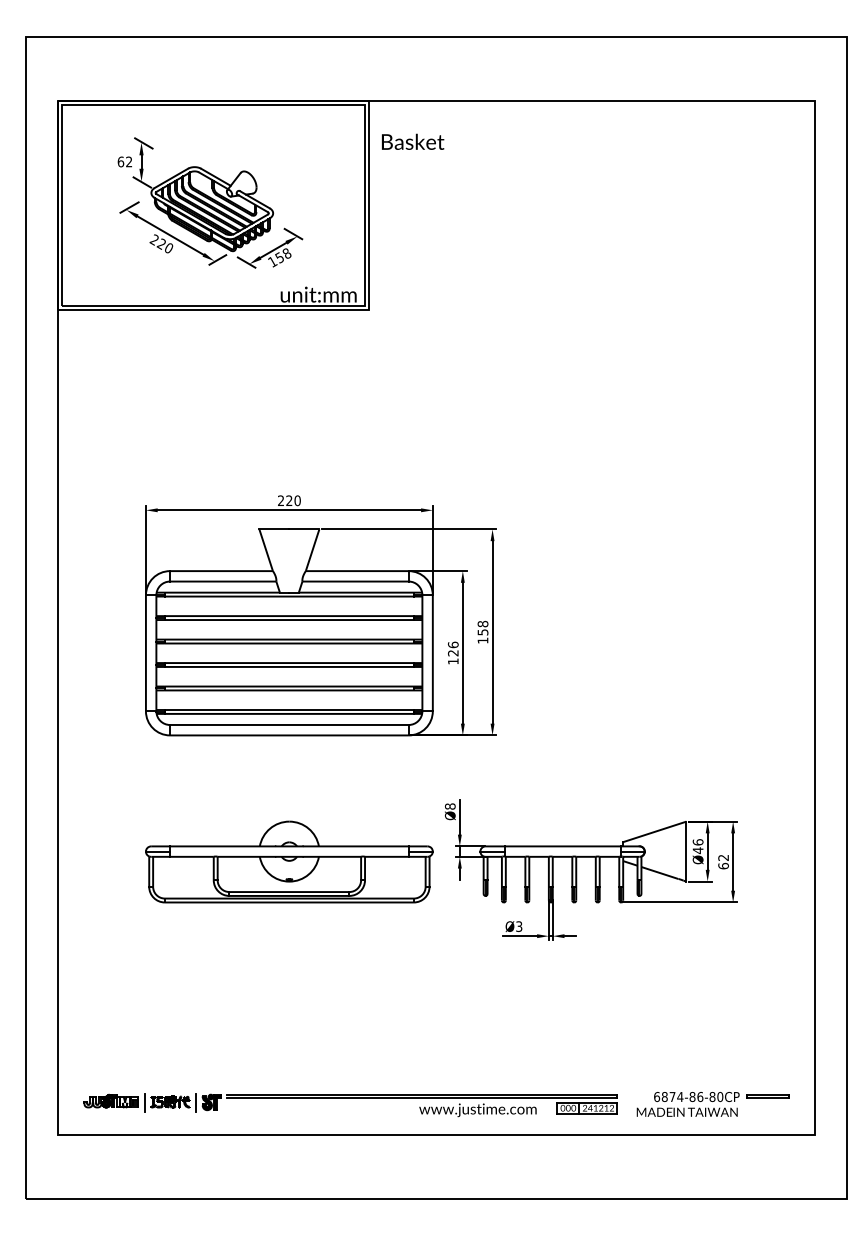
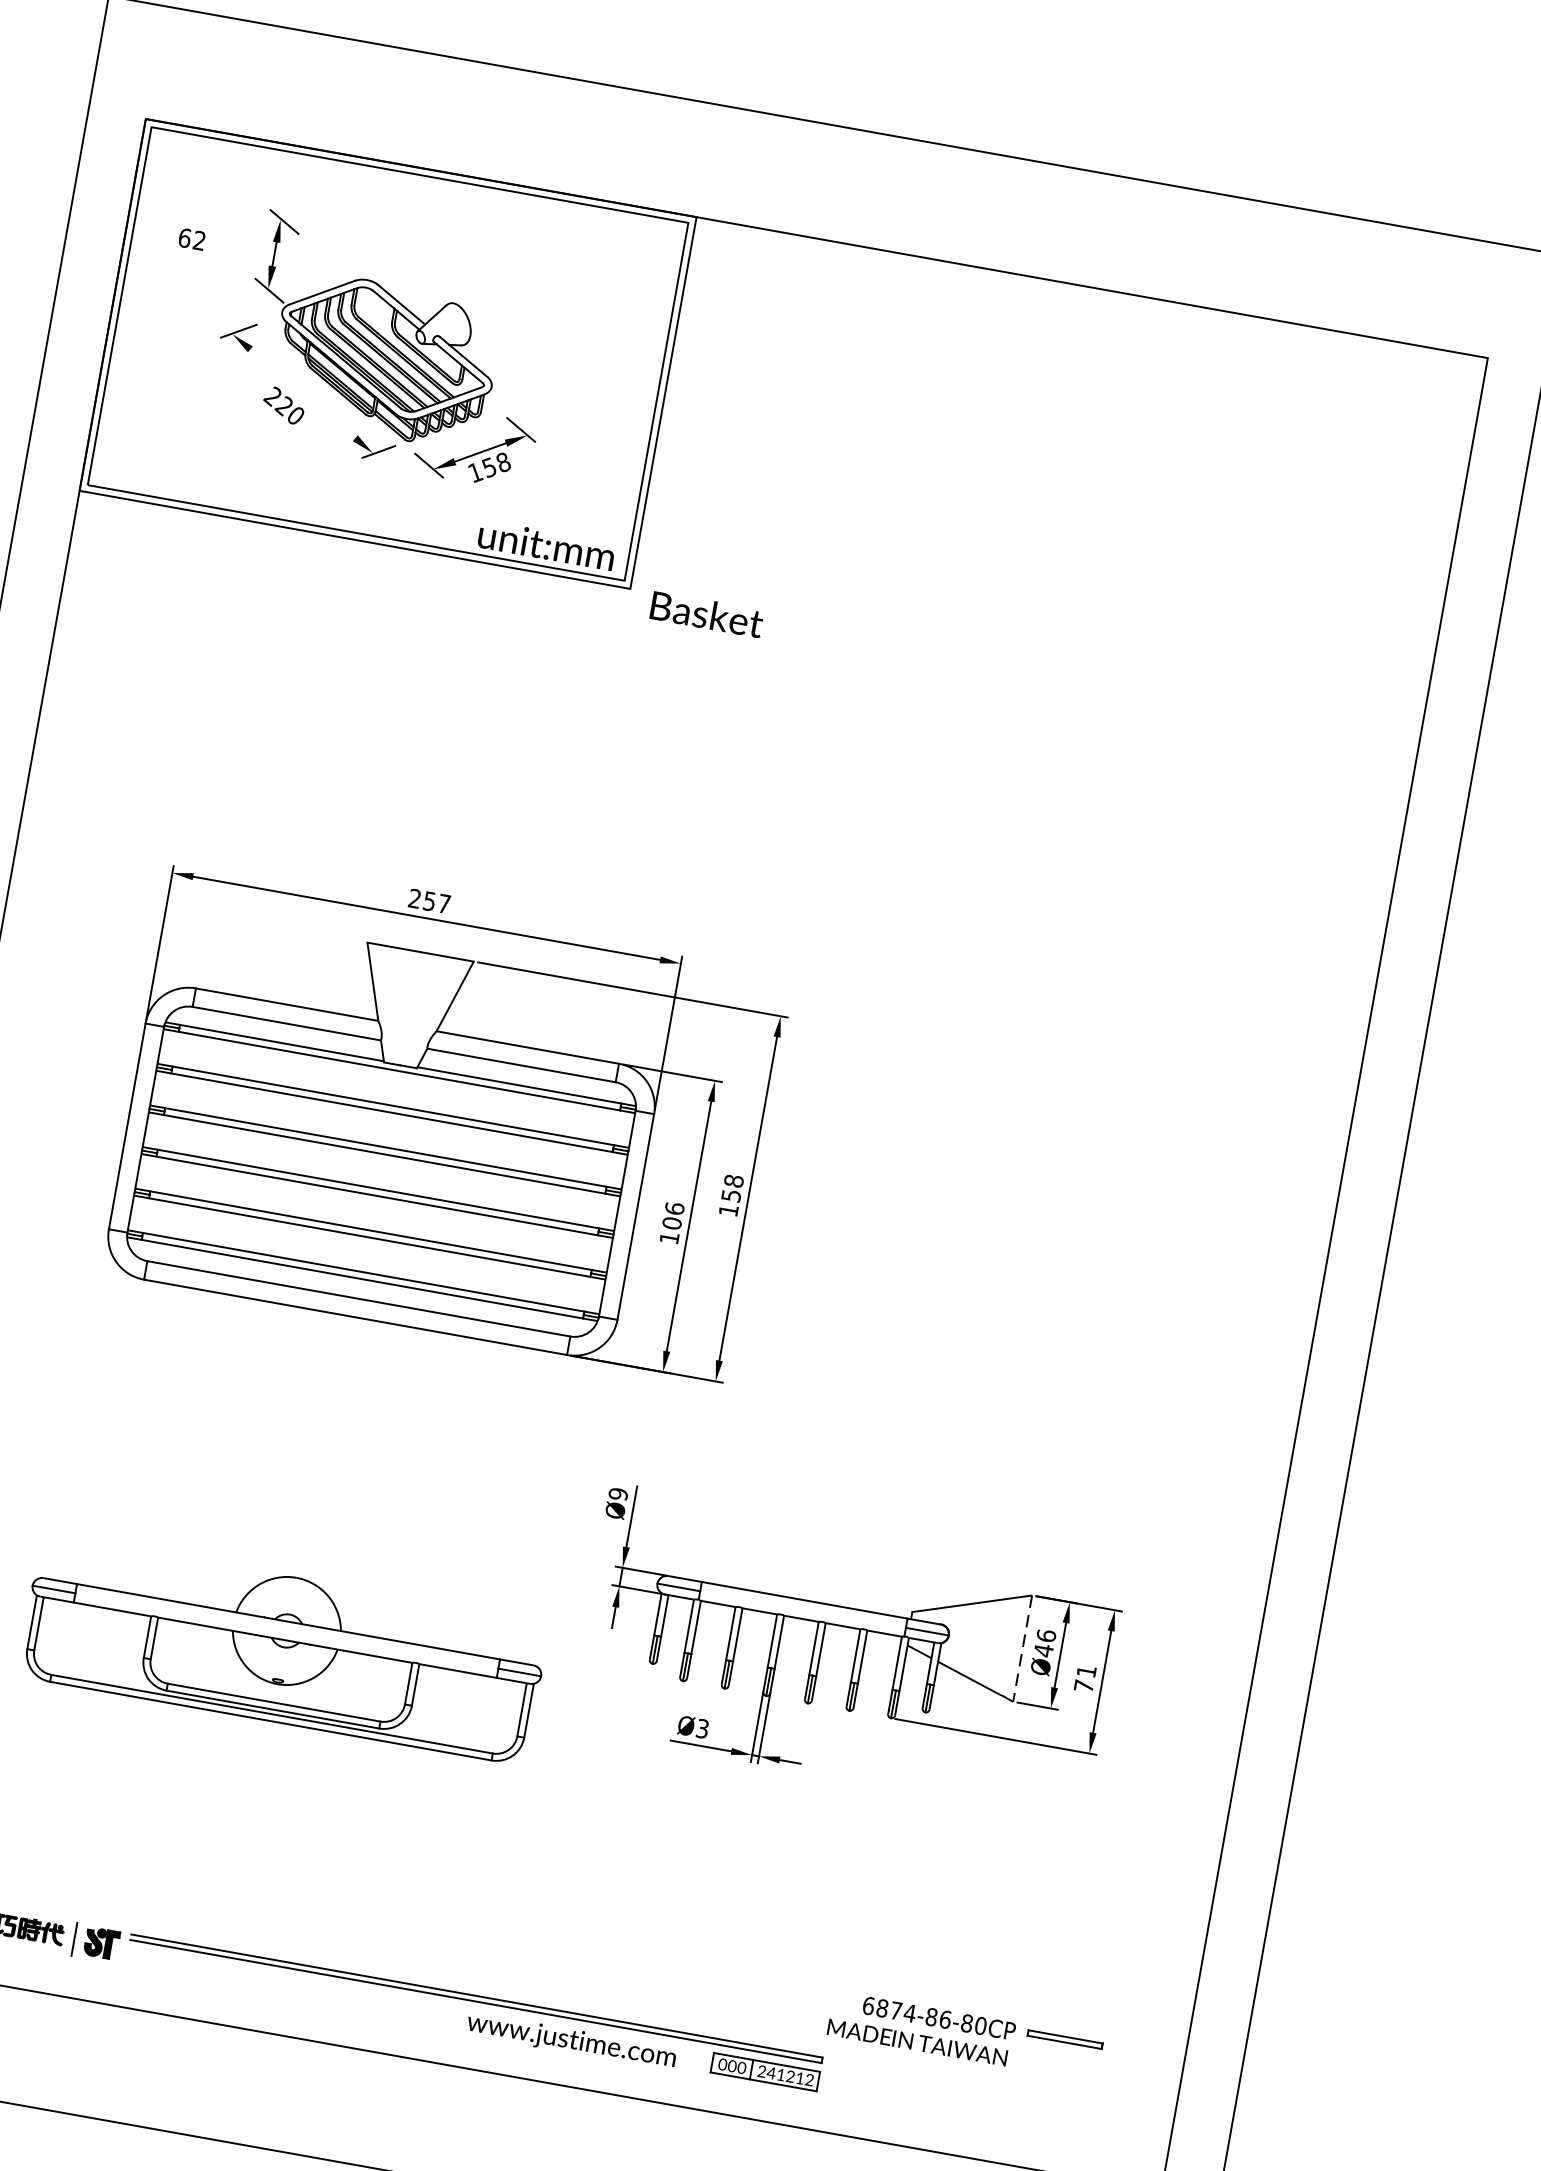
text: (413, 141) -> (707, 613), moved
text: (124, 161) -> (191, 238), moved
line: (170, 235) -> (302, 393), removed
text: (293, 500) -> (437, 902), 220 -> 257
text: (453, 653) -> (672, 1223), 126 -> 106
text: (450, 806) -> (618, 1494), Ø8 -> Ø9
line: (686, 851) -> (1022, 1648), solid -> dashed
part: (289, 861) -> (283, 1648), moved
text: (723, 862) -> (1084, 1679), 62 -> 71
part: (712, 1104) -> (964, 2036), moved

